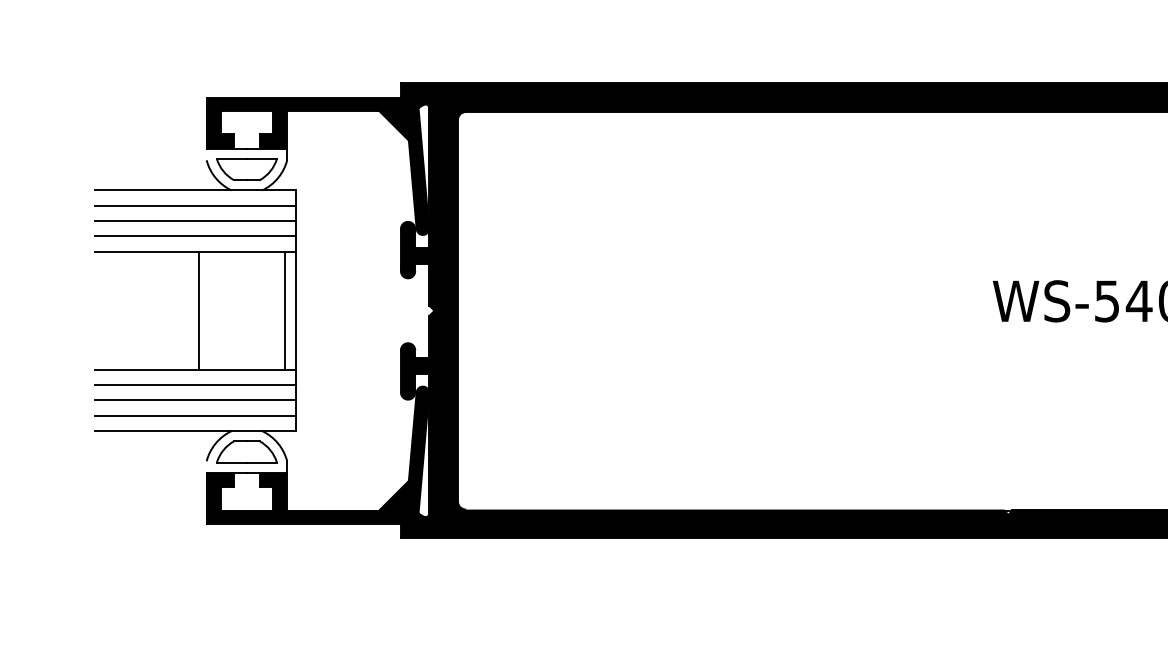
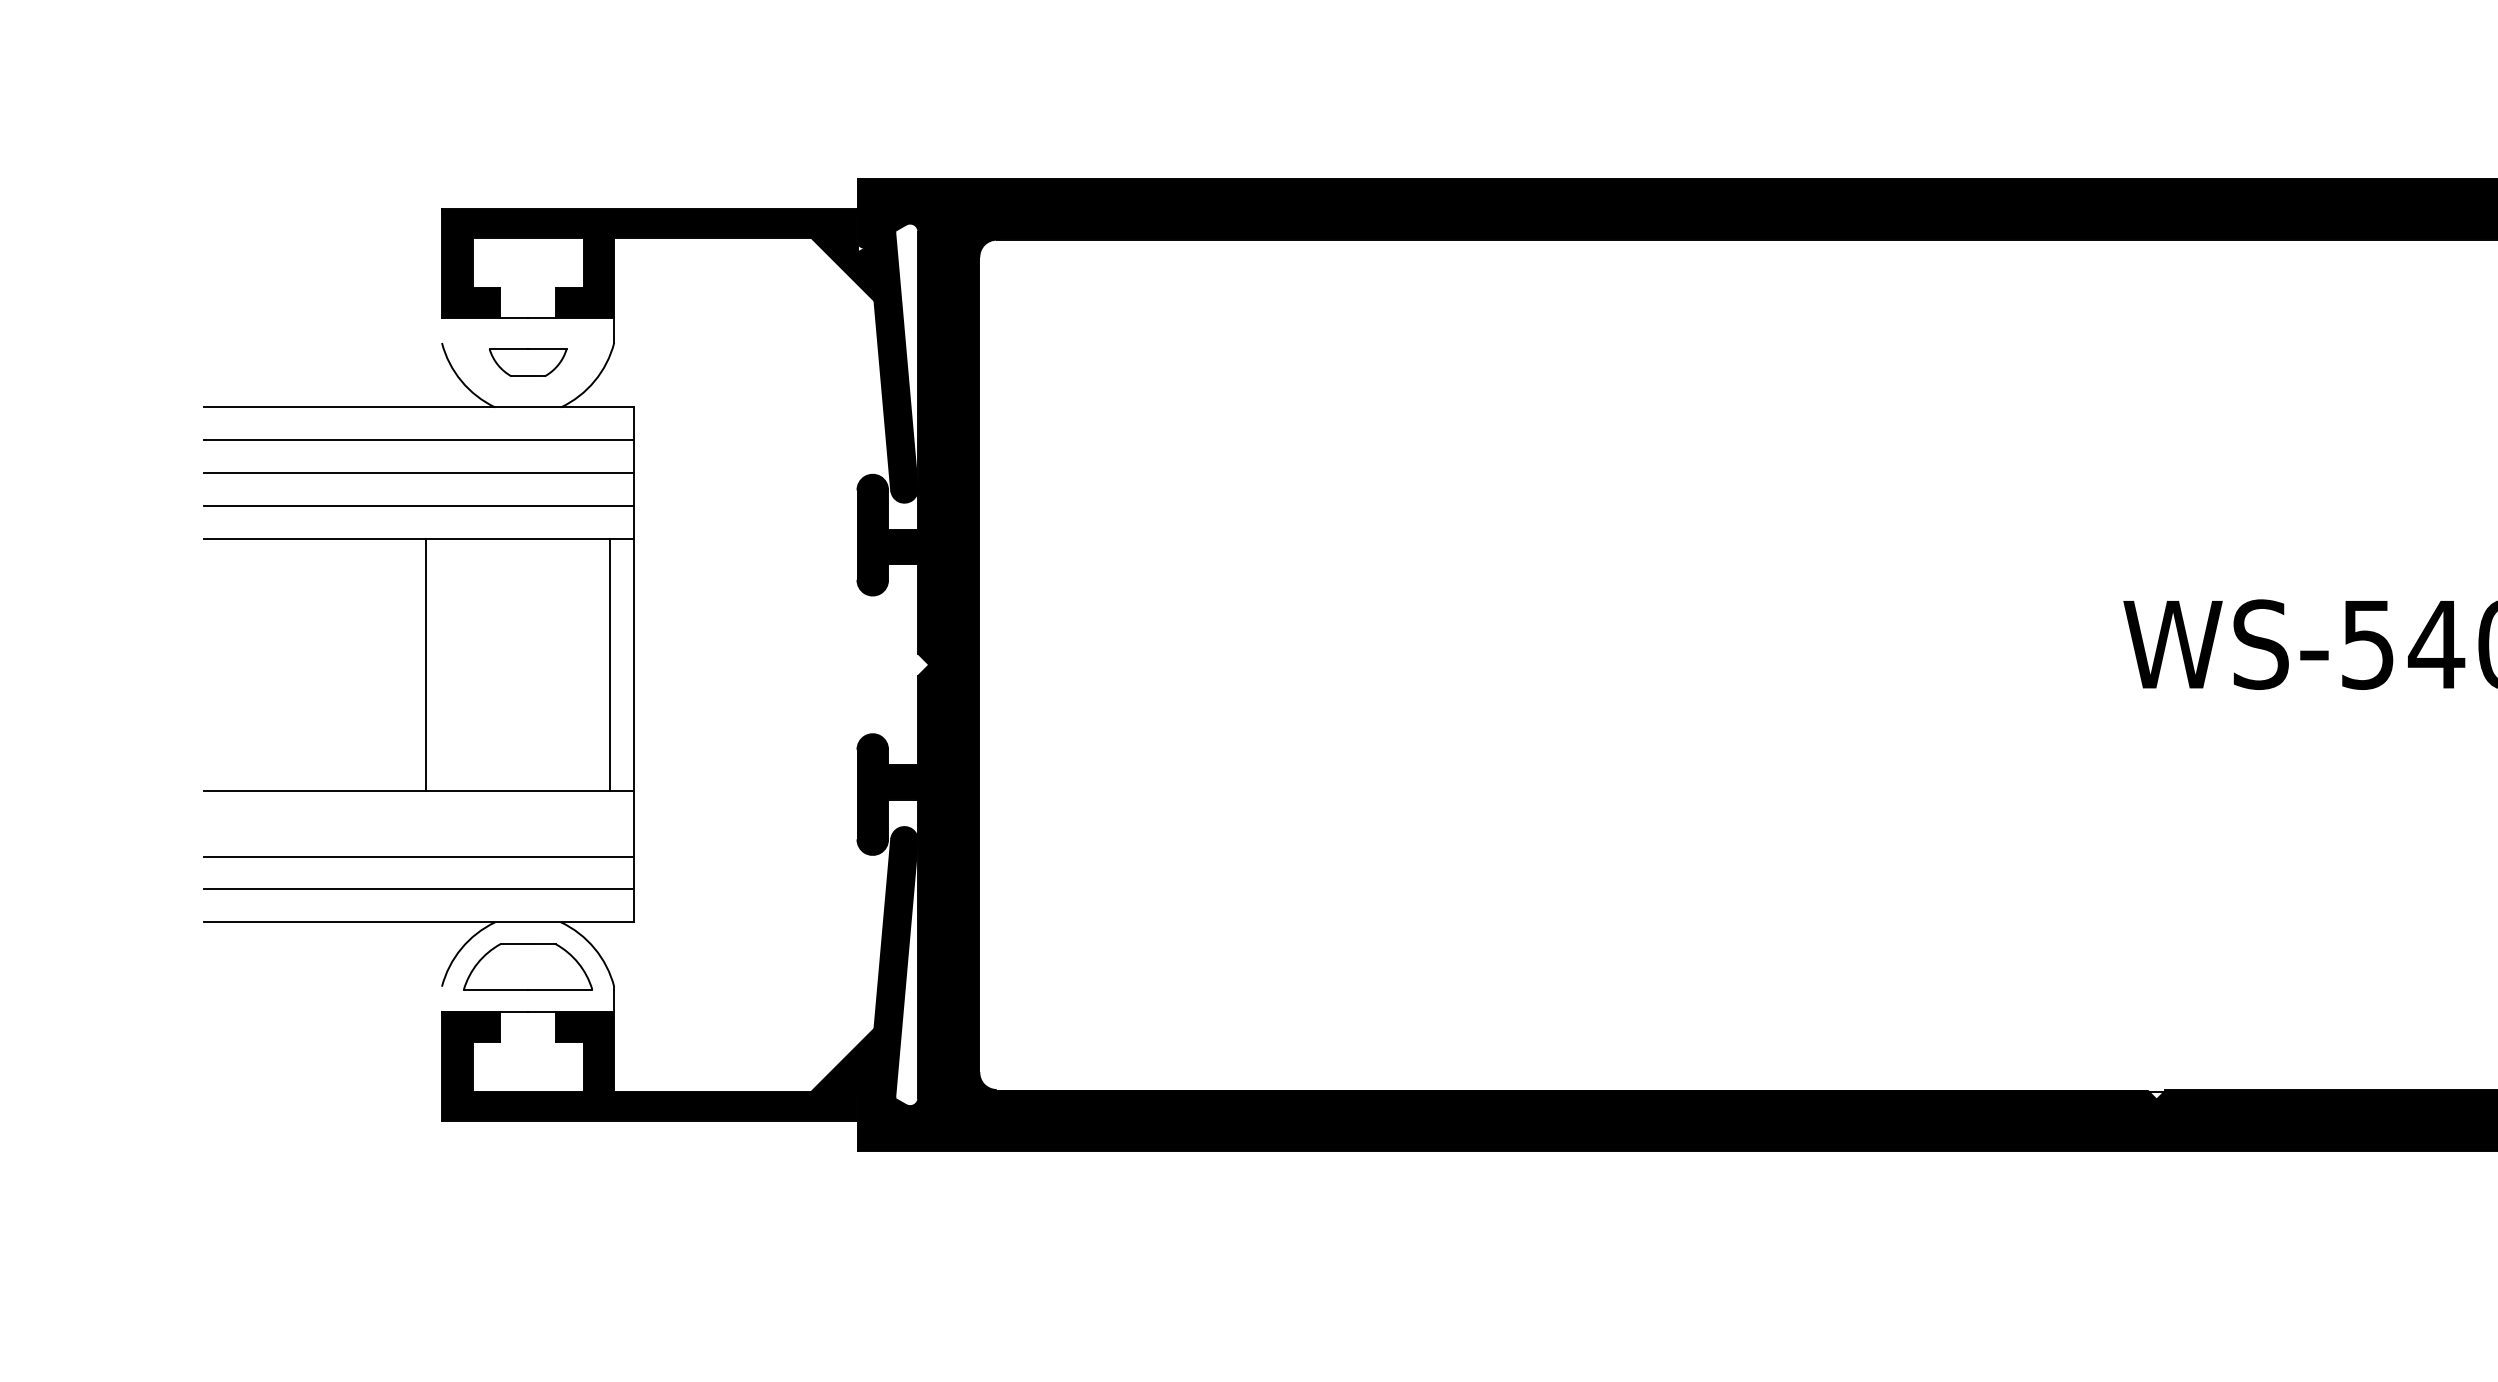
part: (246, 169) -> (527, 362), size x0.6
line: (195, 385) -> (418, 824), removed

